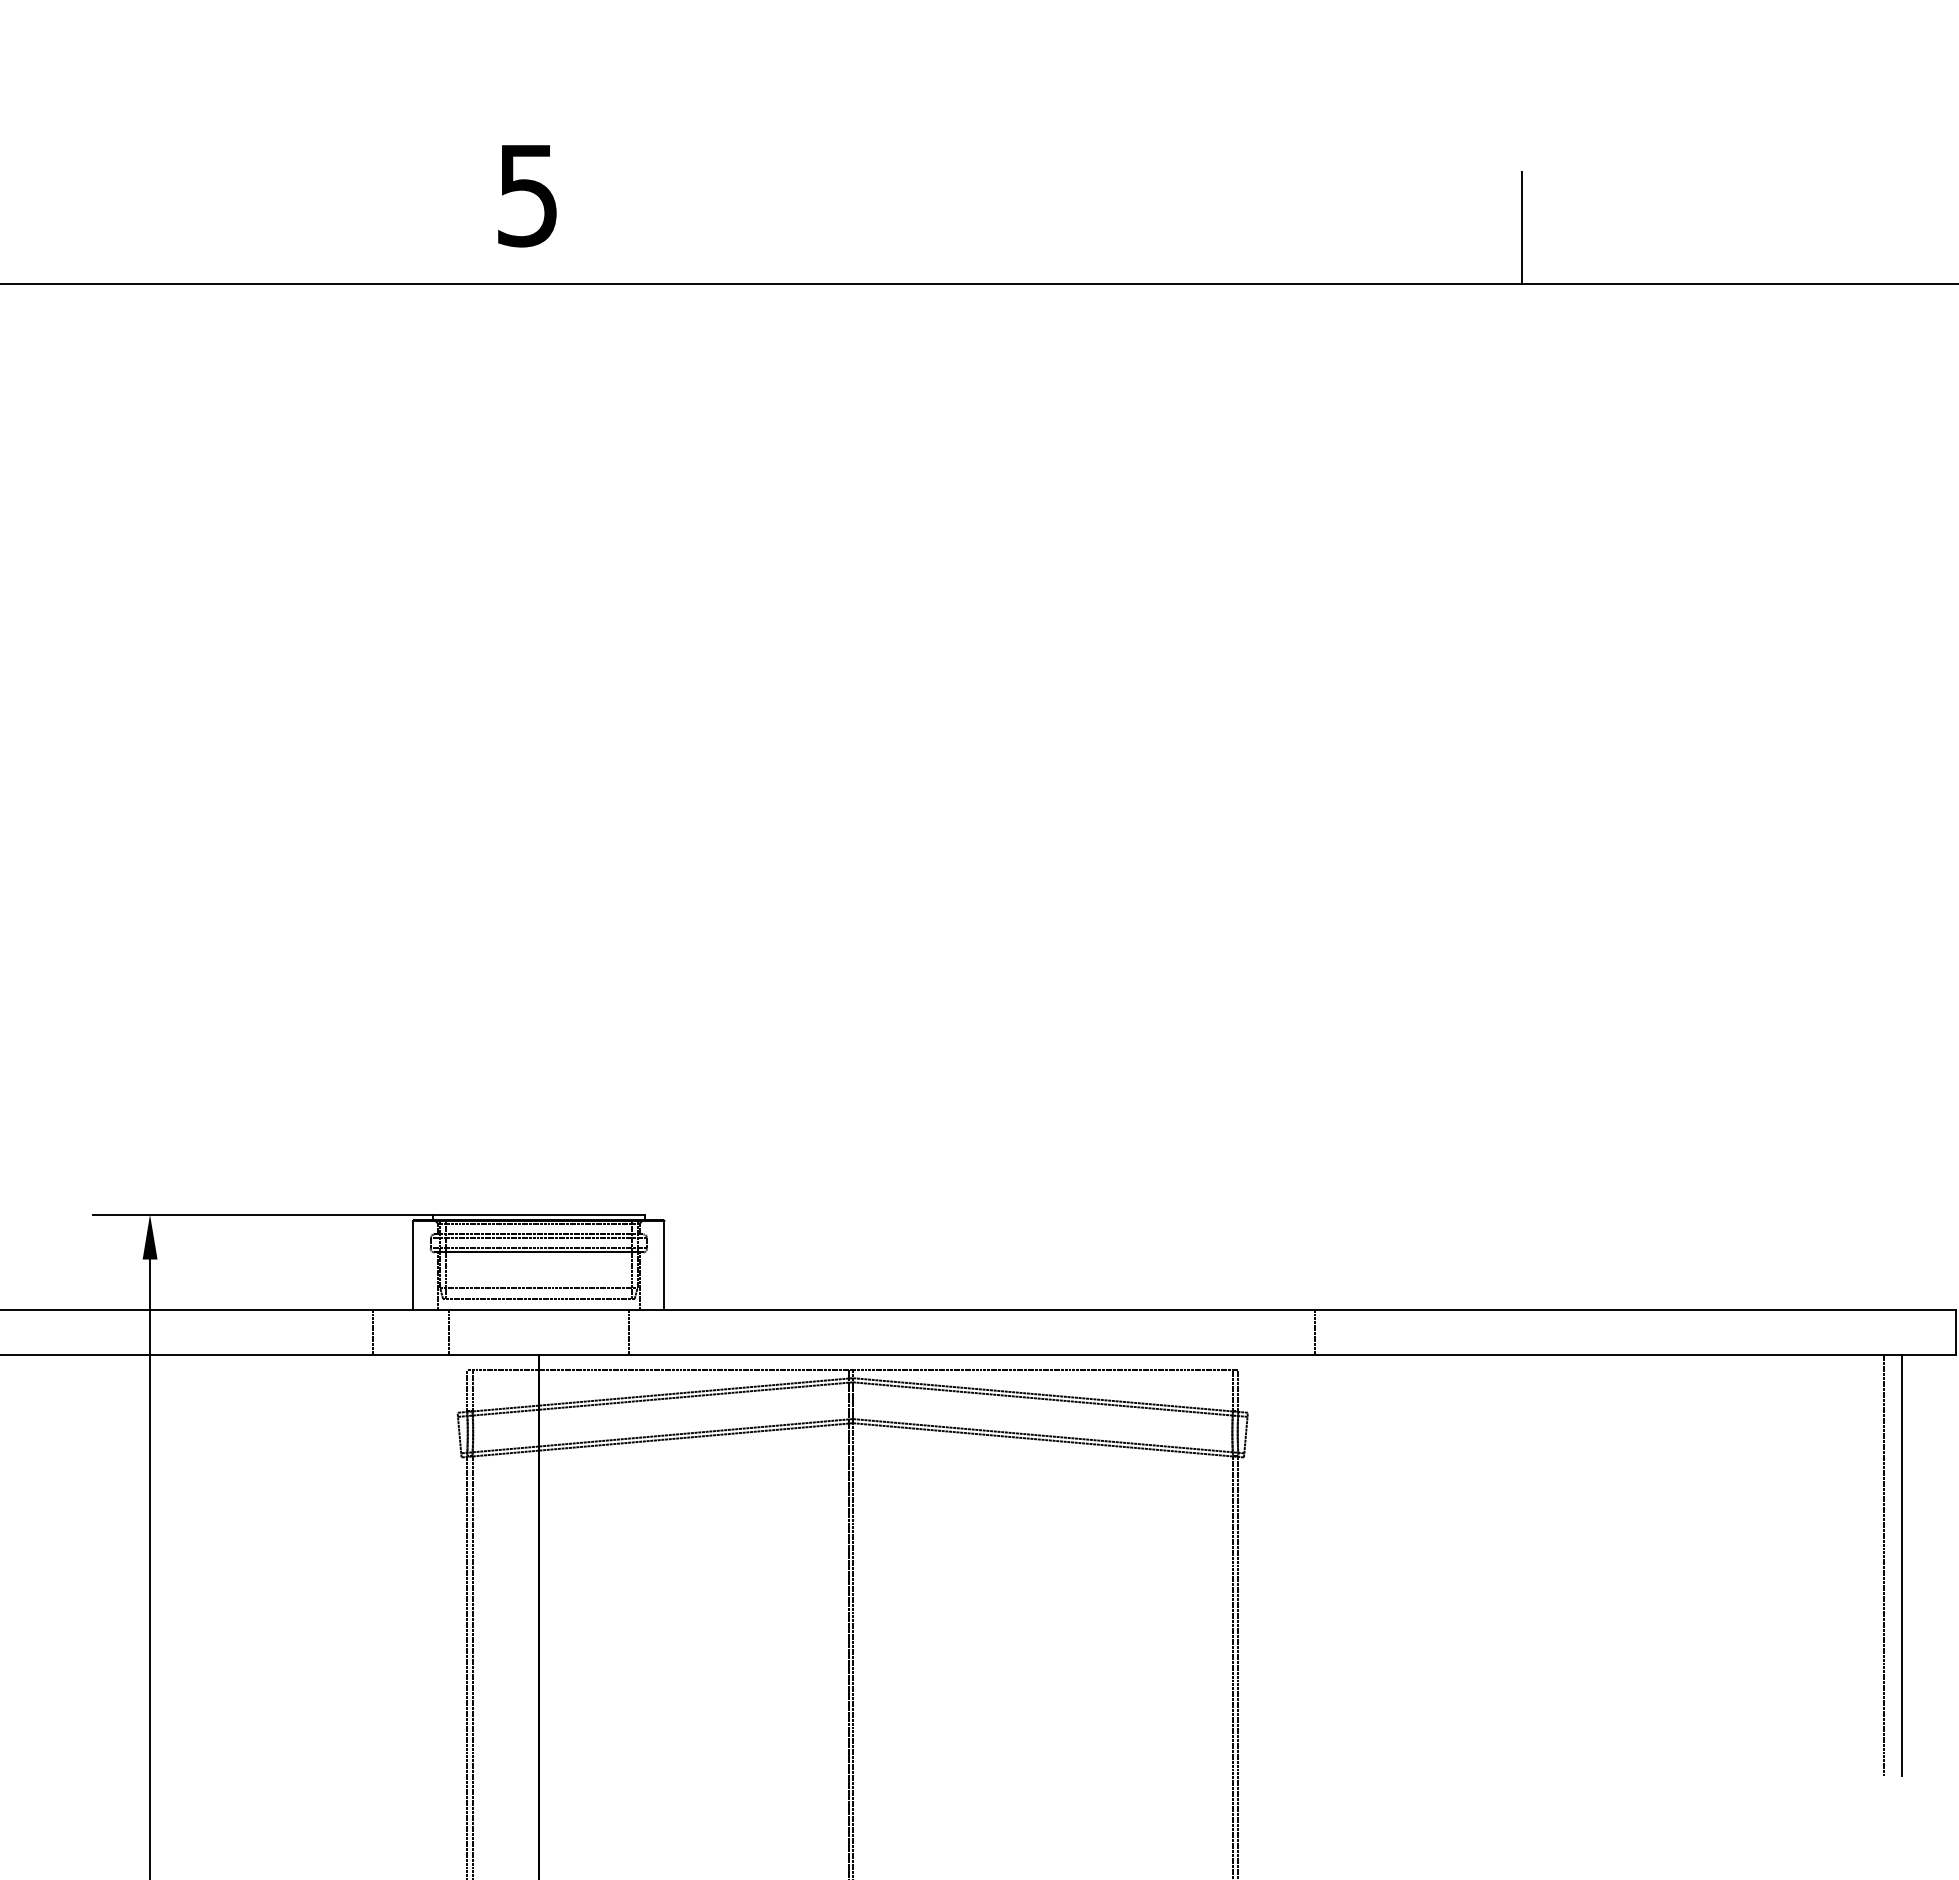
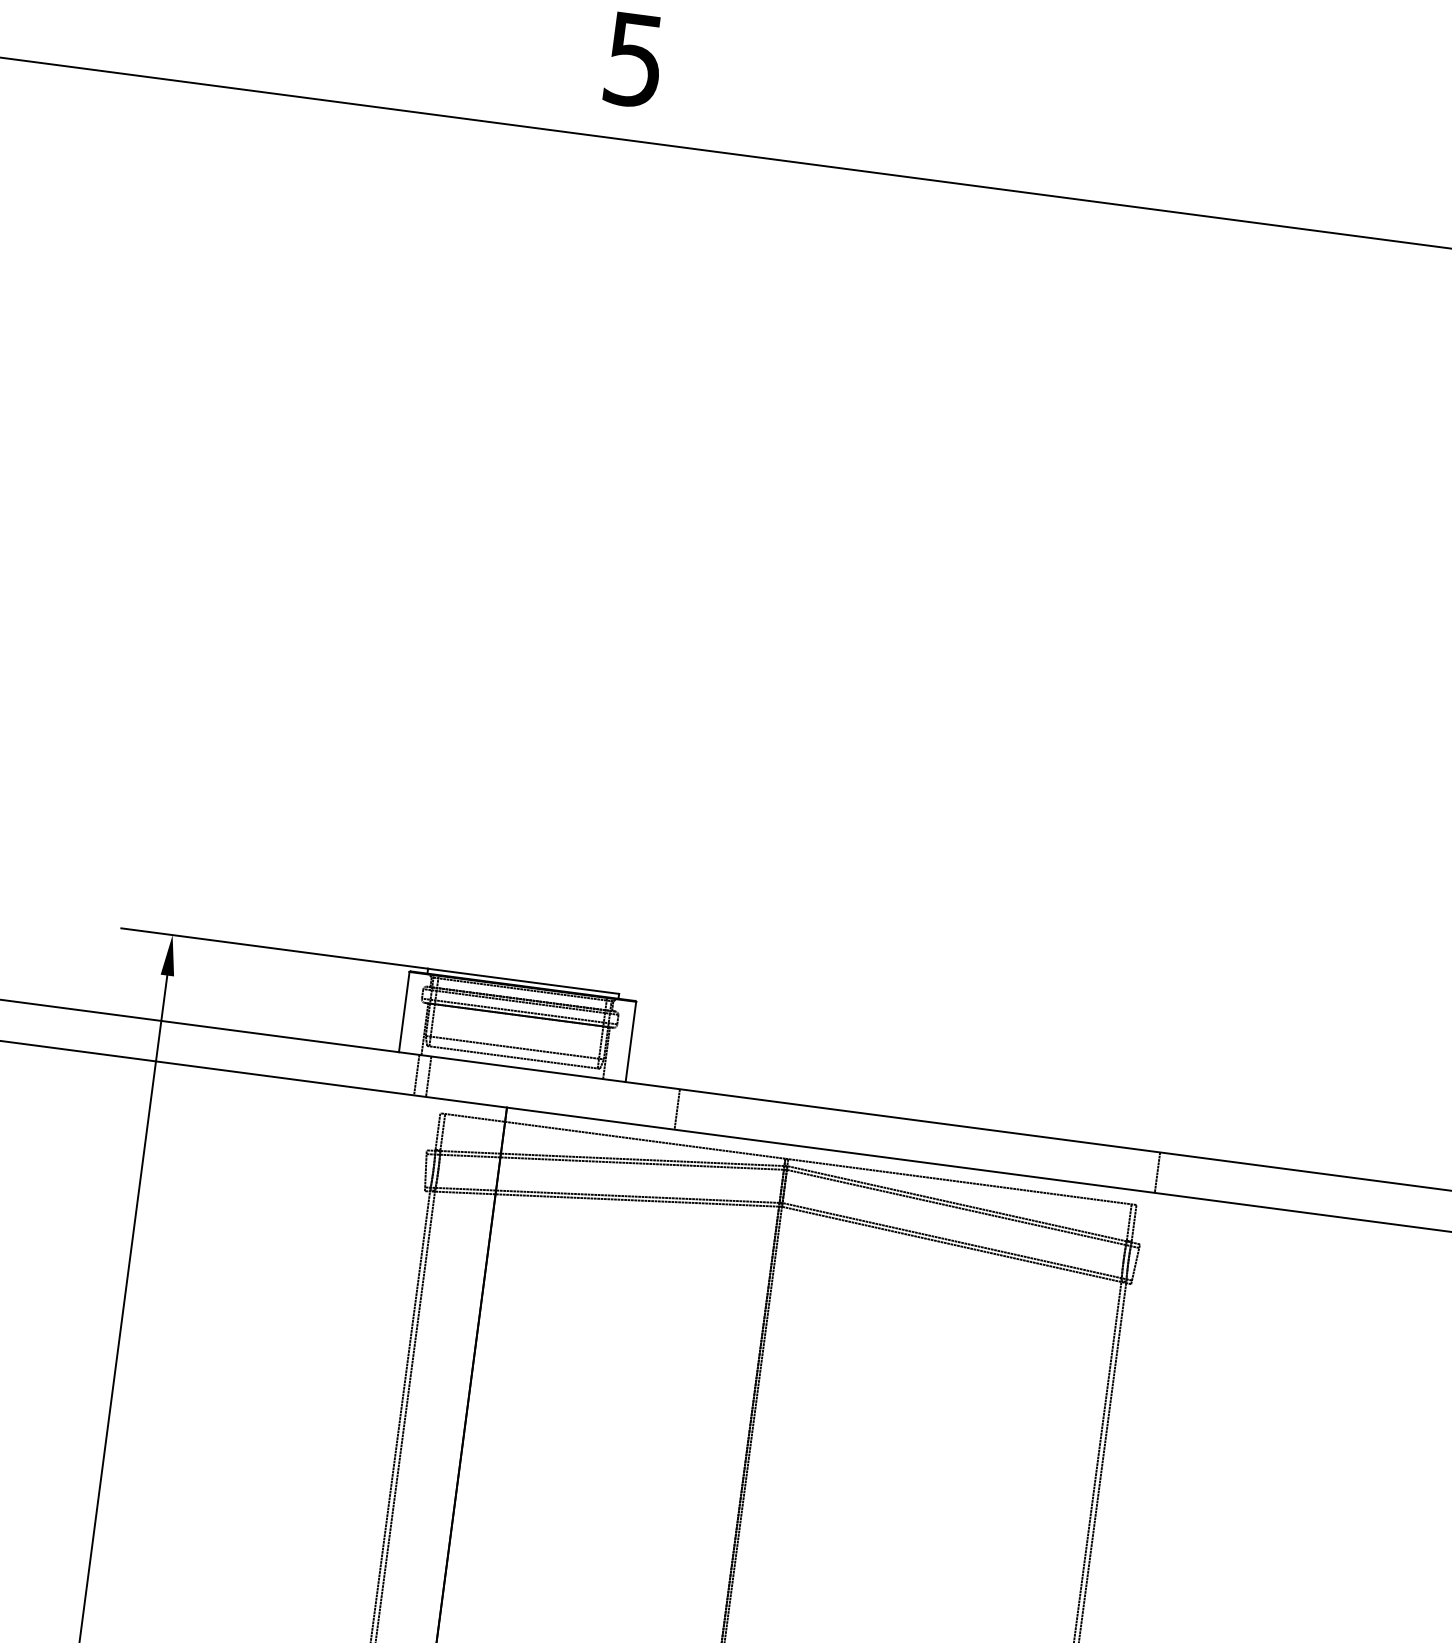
line: (372, 1331) -> (416, 1074), moved
line: (628, 1331) -> (677, 1108), moved
line: (1314, 1331) -> (1157, 1172), moved

